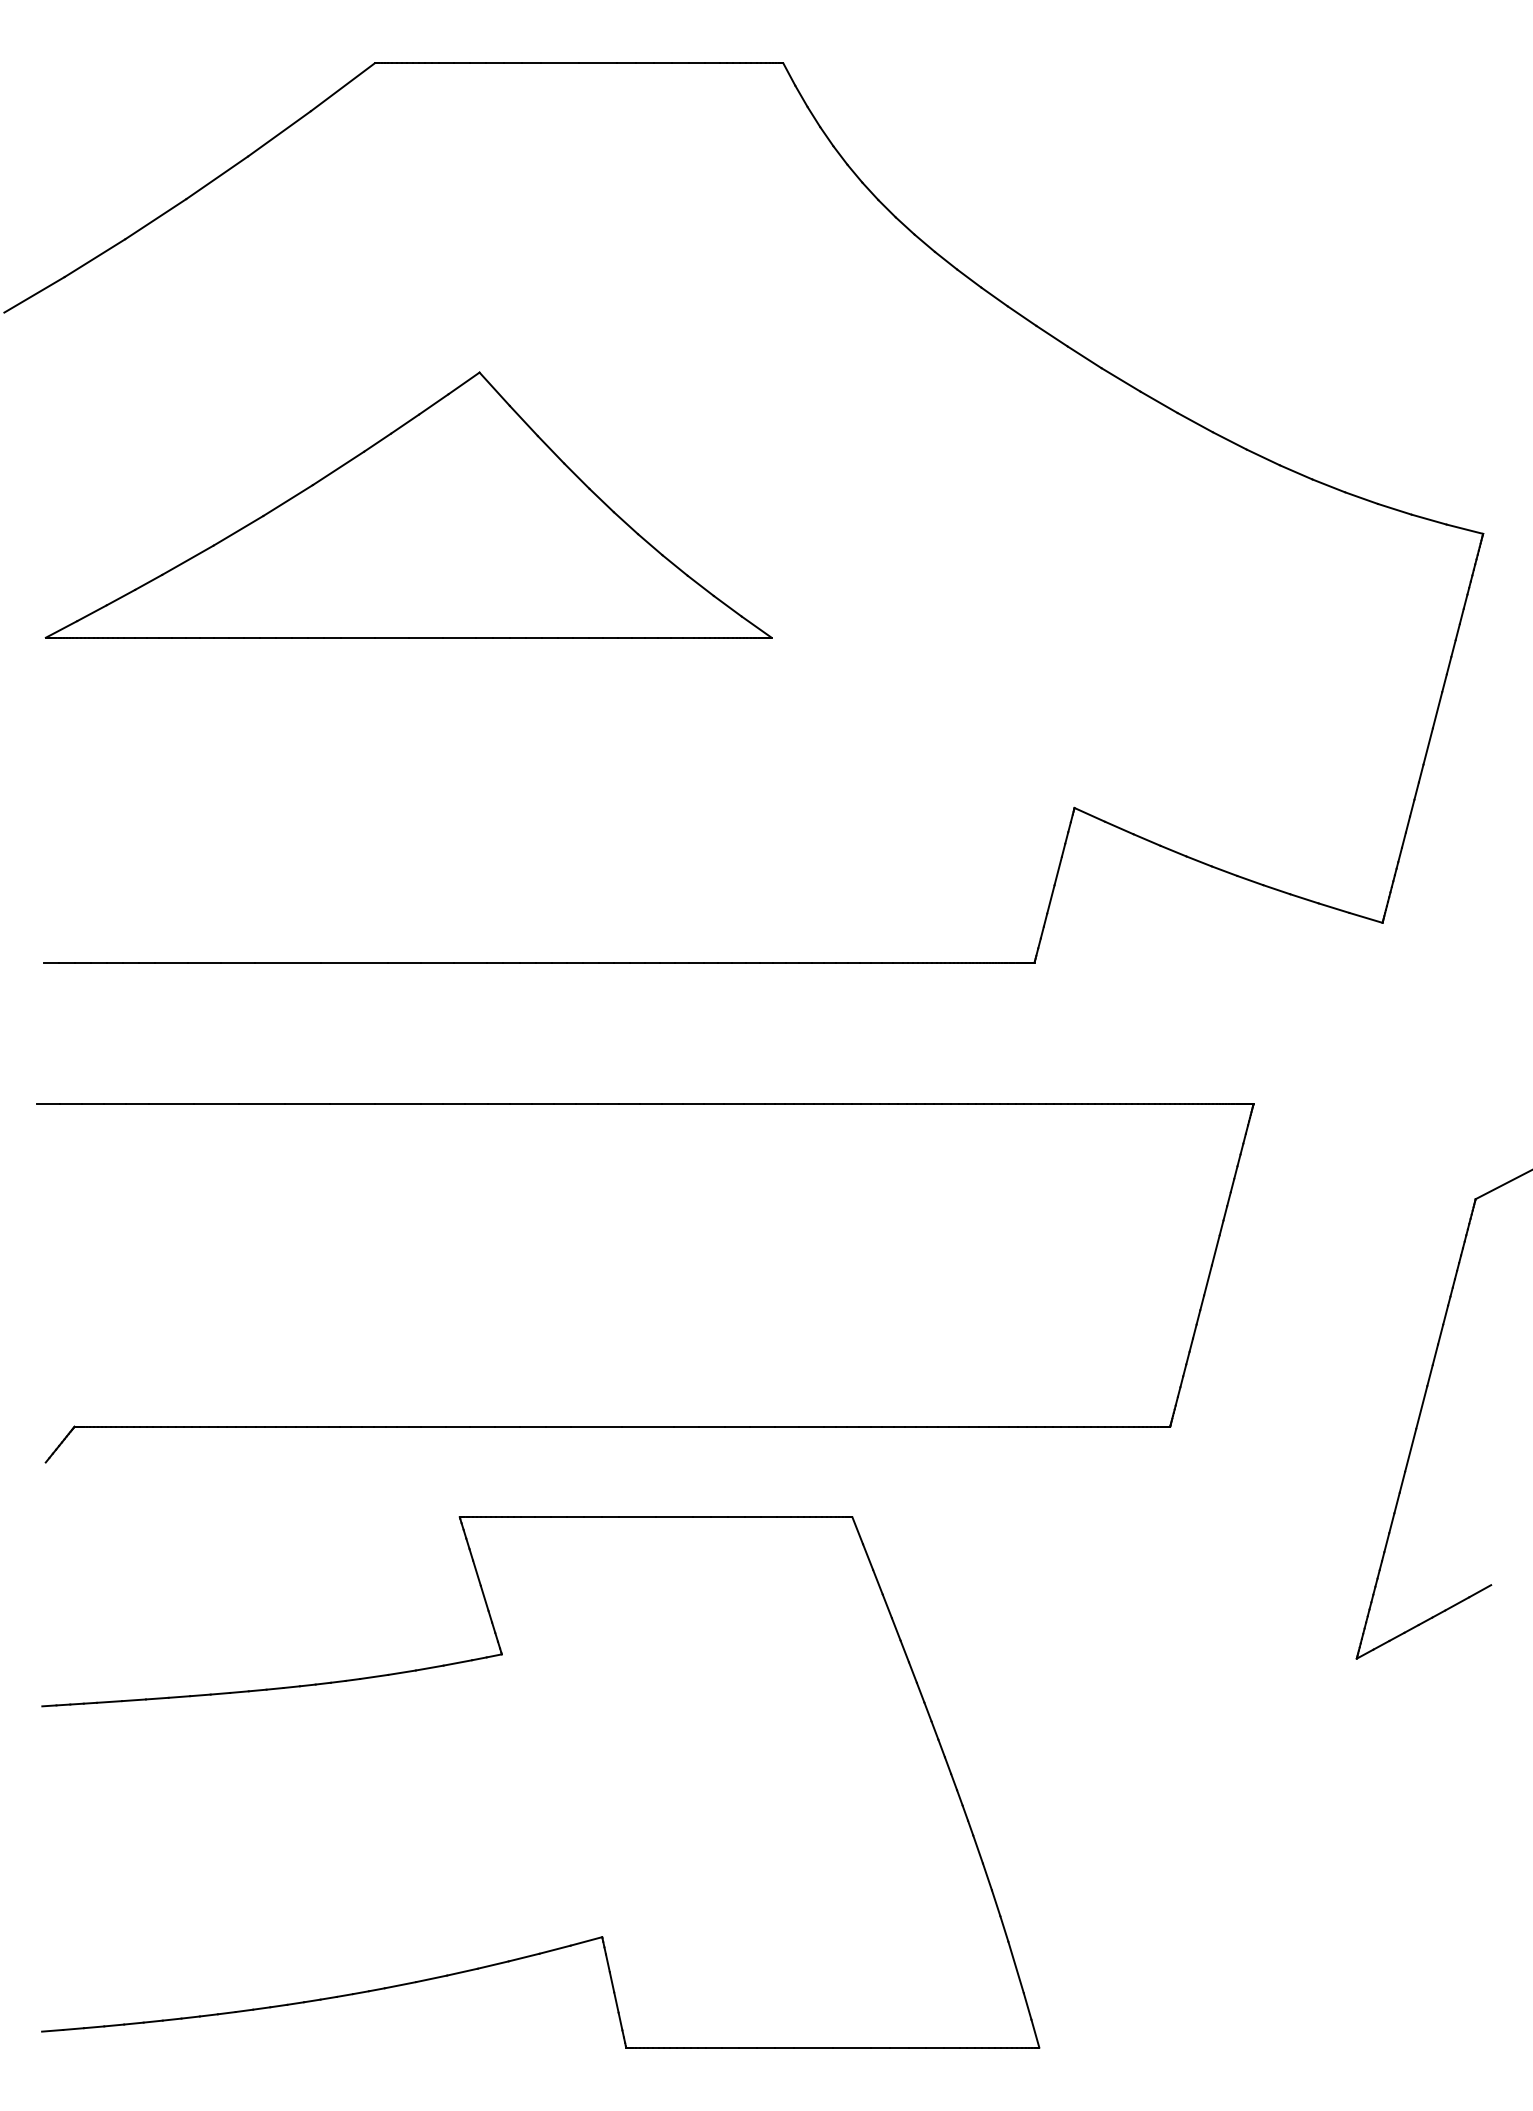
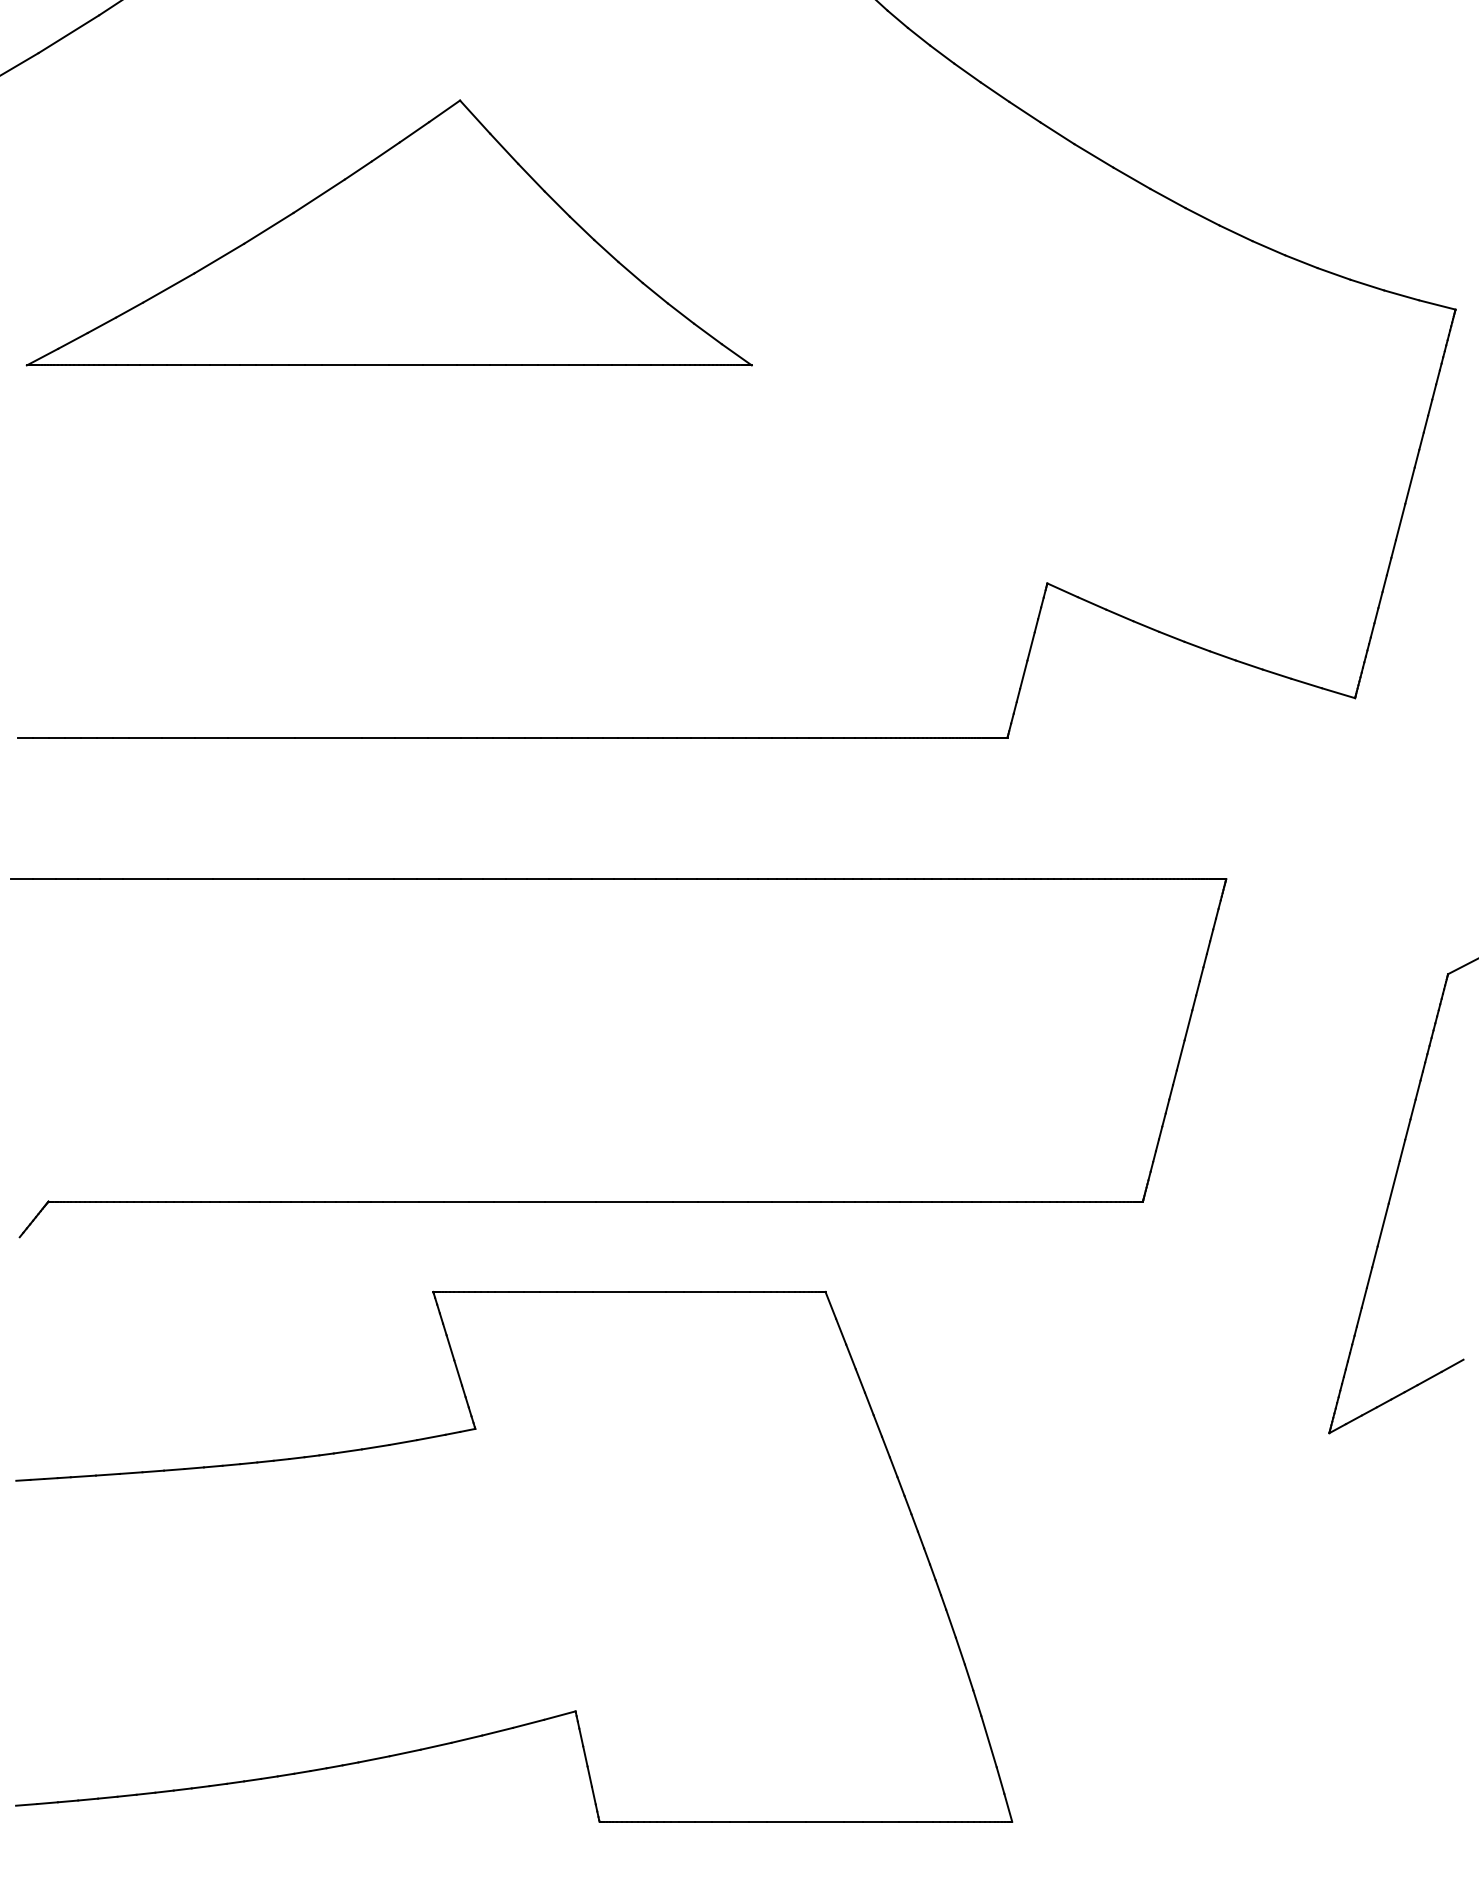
part: (408, 504) -> (389, 232), moved

